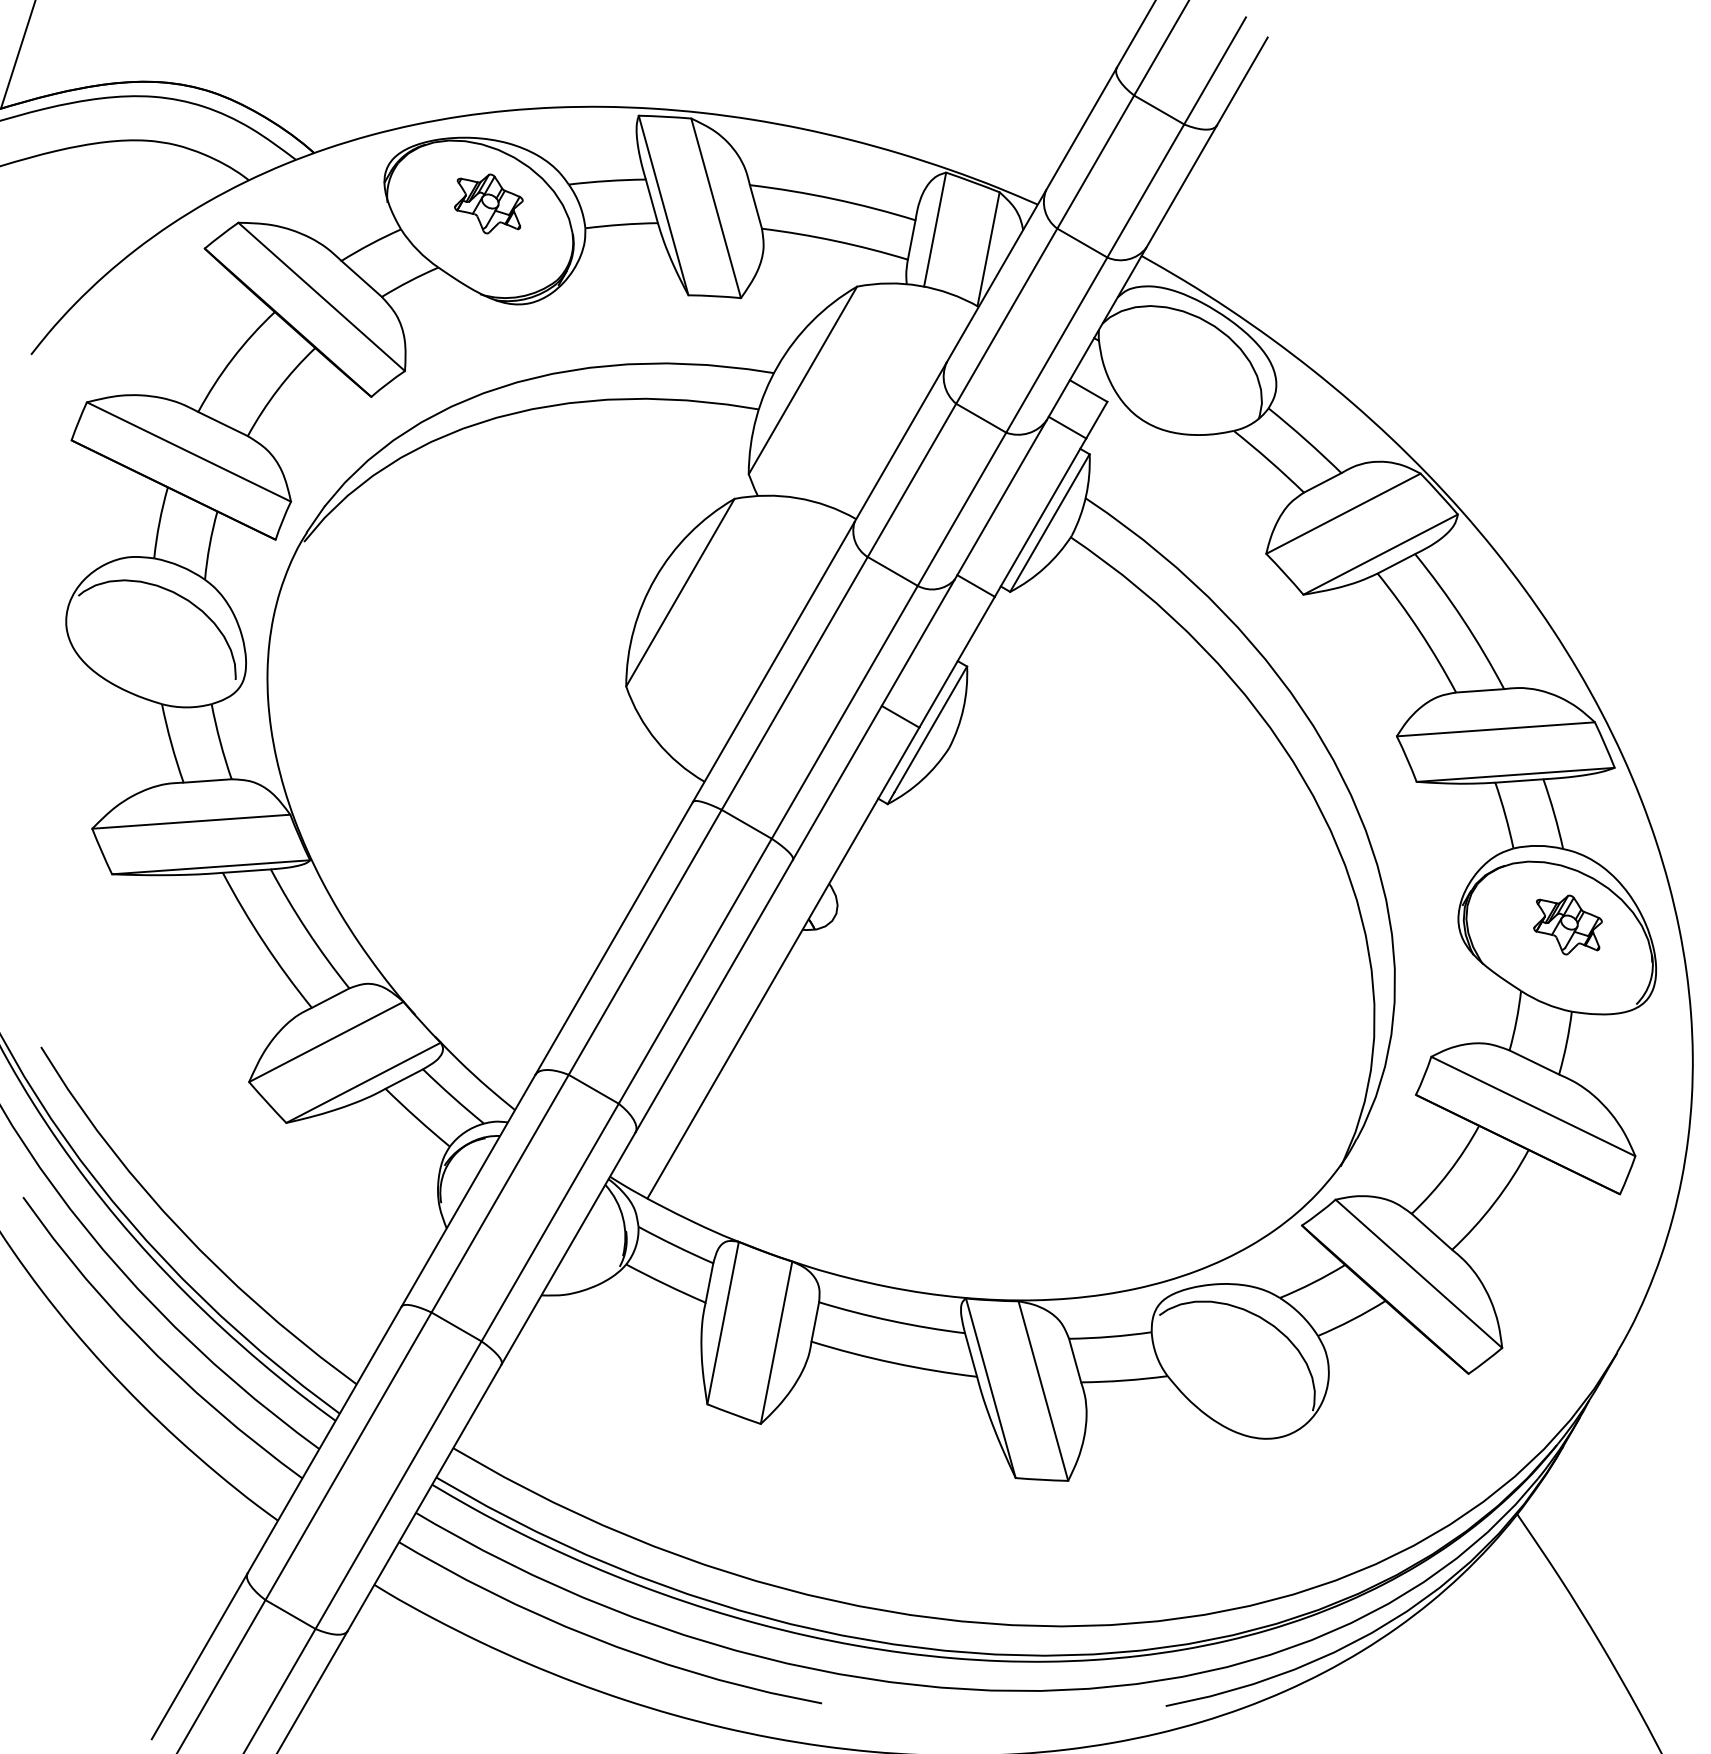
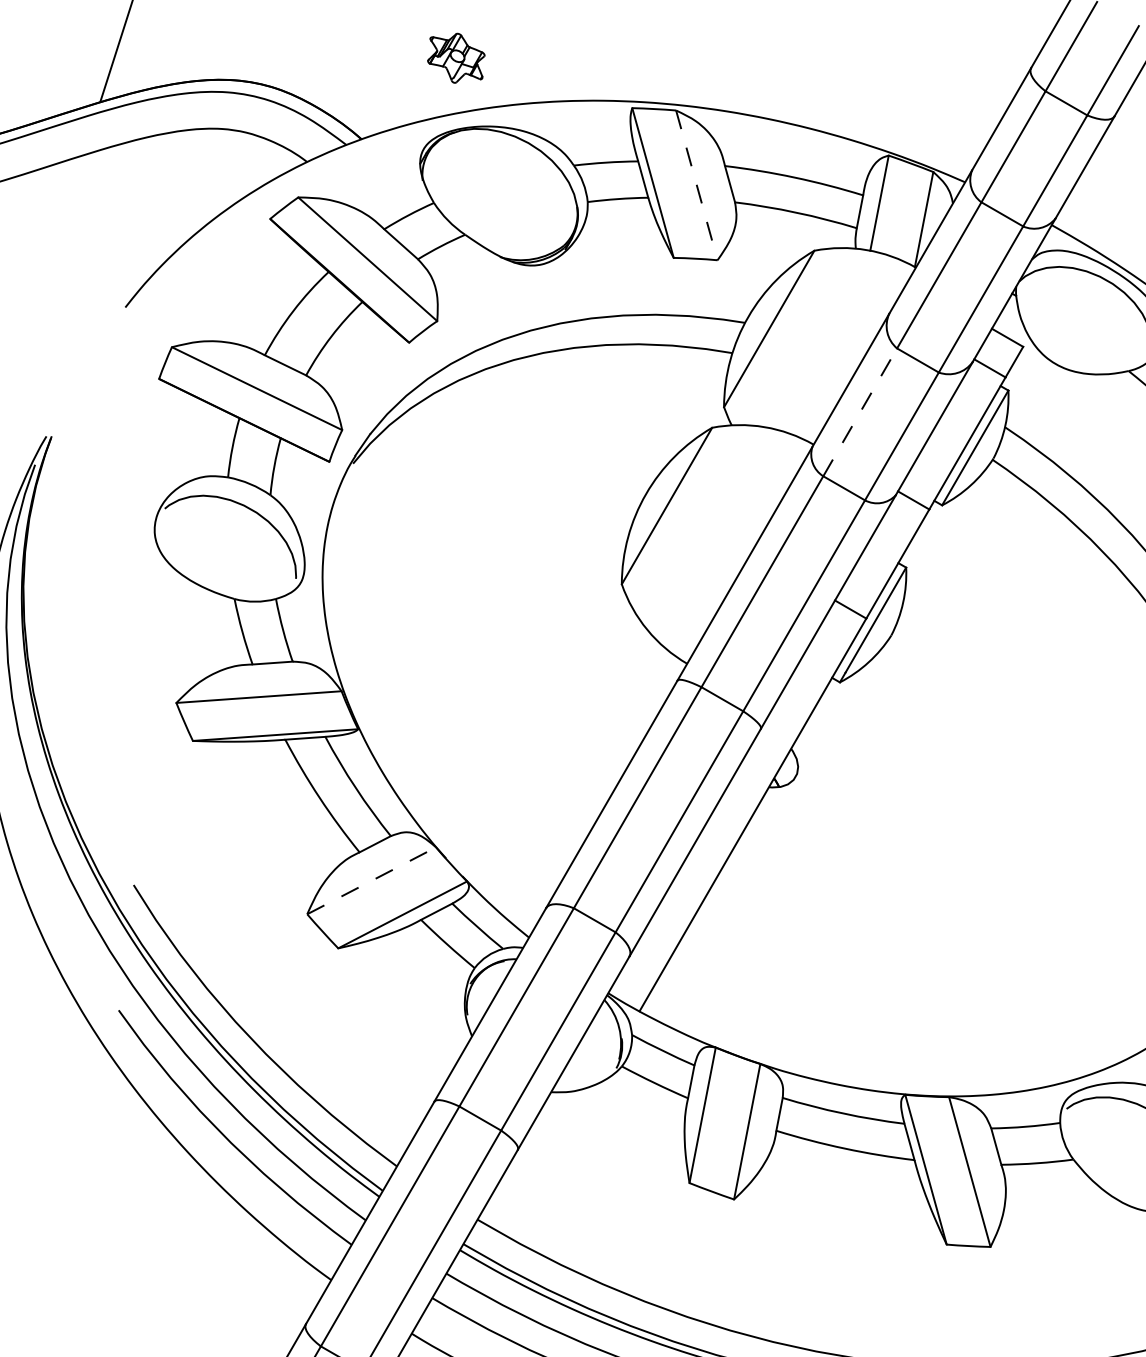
part: (488, 203) -> (456, 57), moved
line: (716, 208) -> (697, 185), solid -> dashed
line: (912, 479) -> (860, 411), solid -> dashed
line: (326, 1041) -> (371, 880), solid -> dashed

